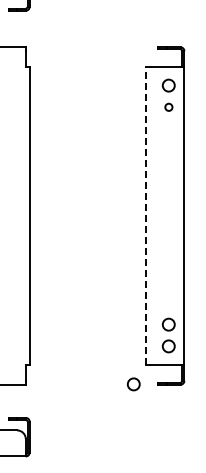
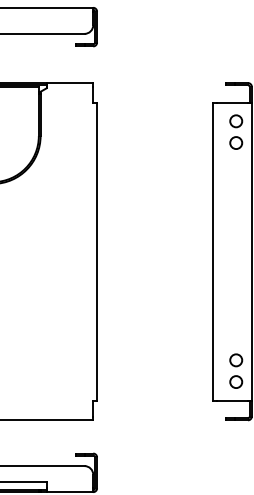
circle: (169, 106) -> (236, 142), size x1.67
line: (146, 215) -> (213, 251), dashed -> solid
circle: (134, 383) -> (201, 419), removed

